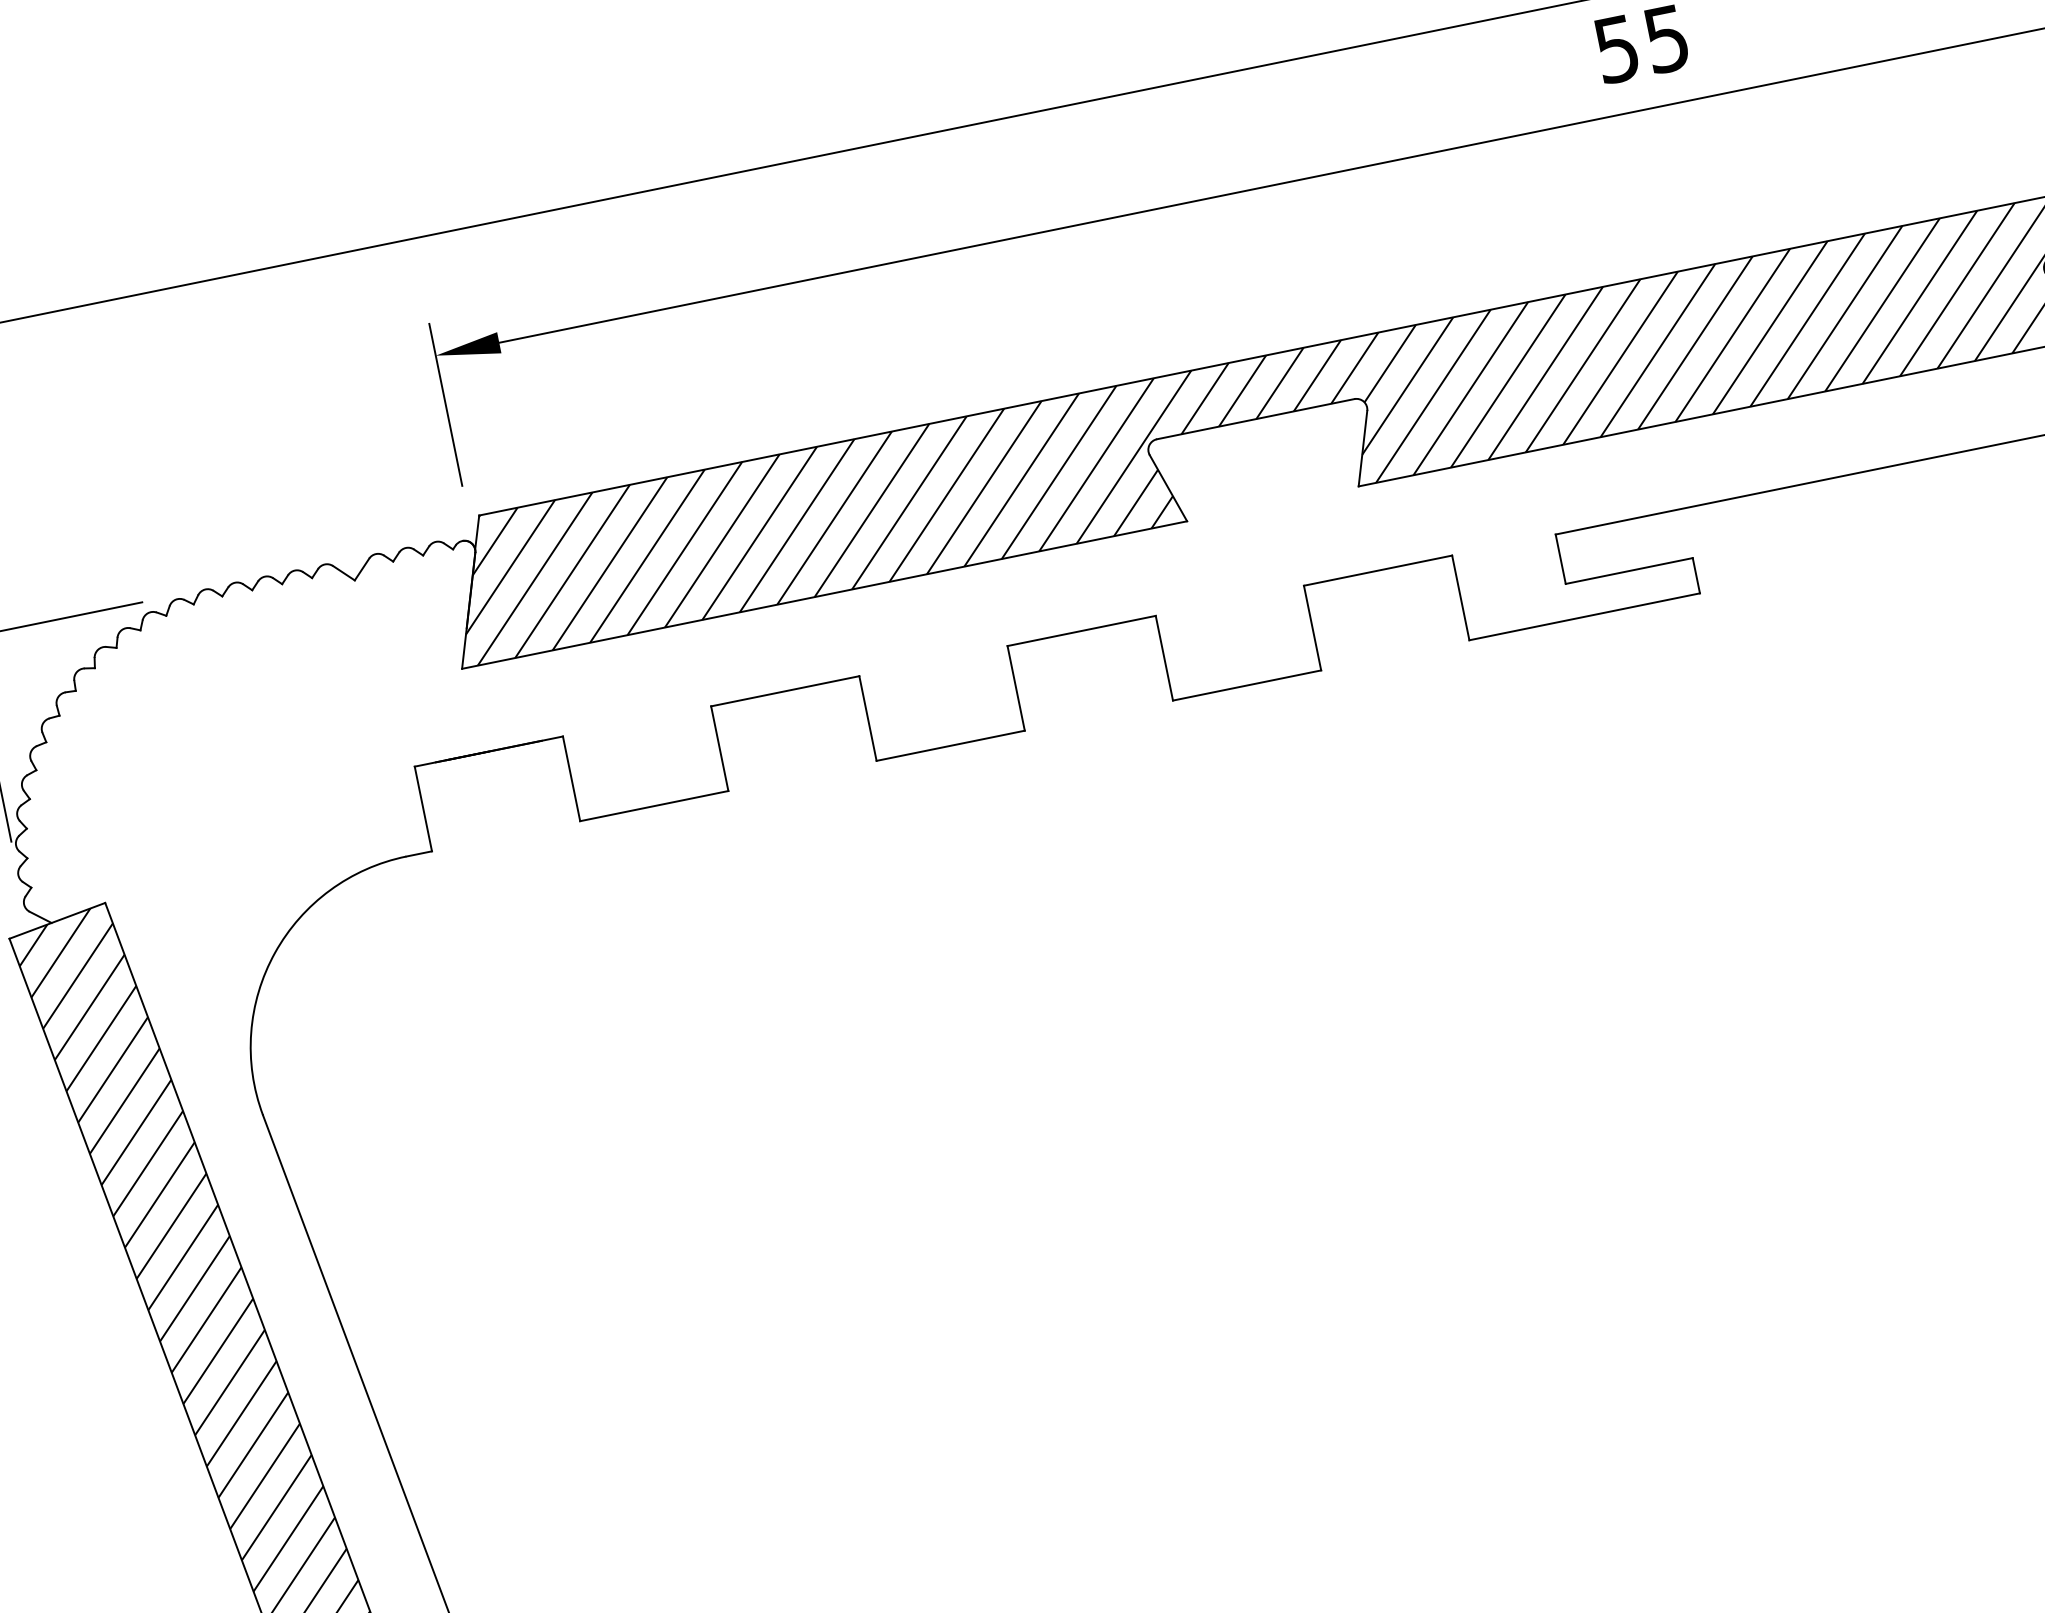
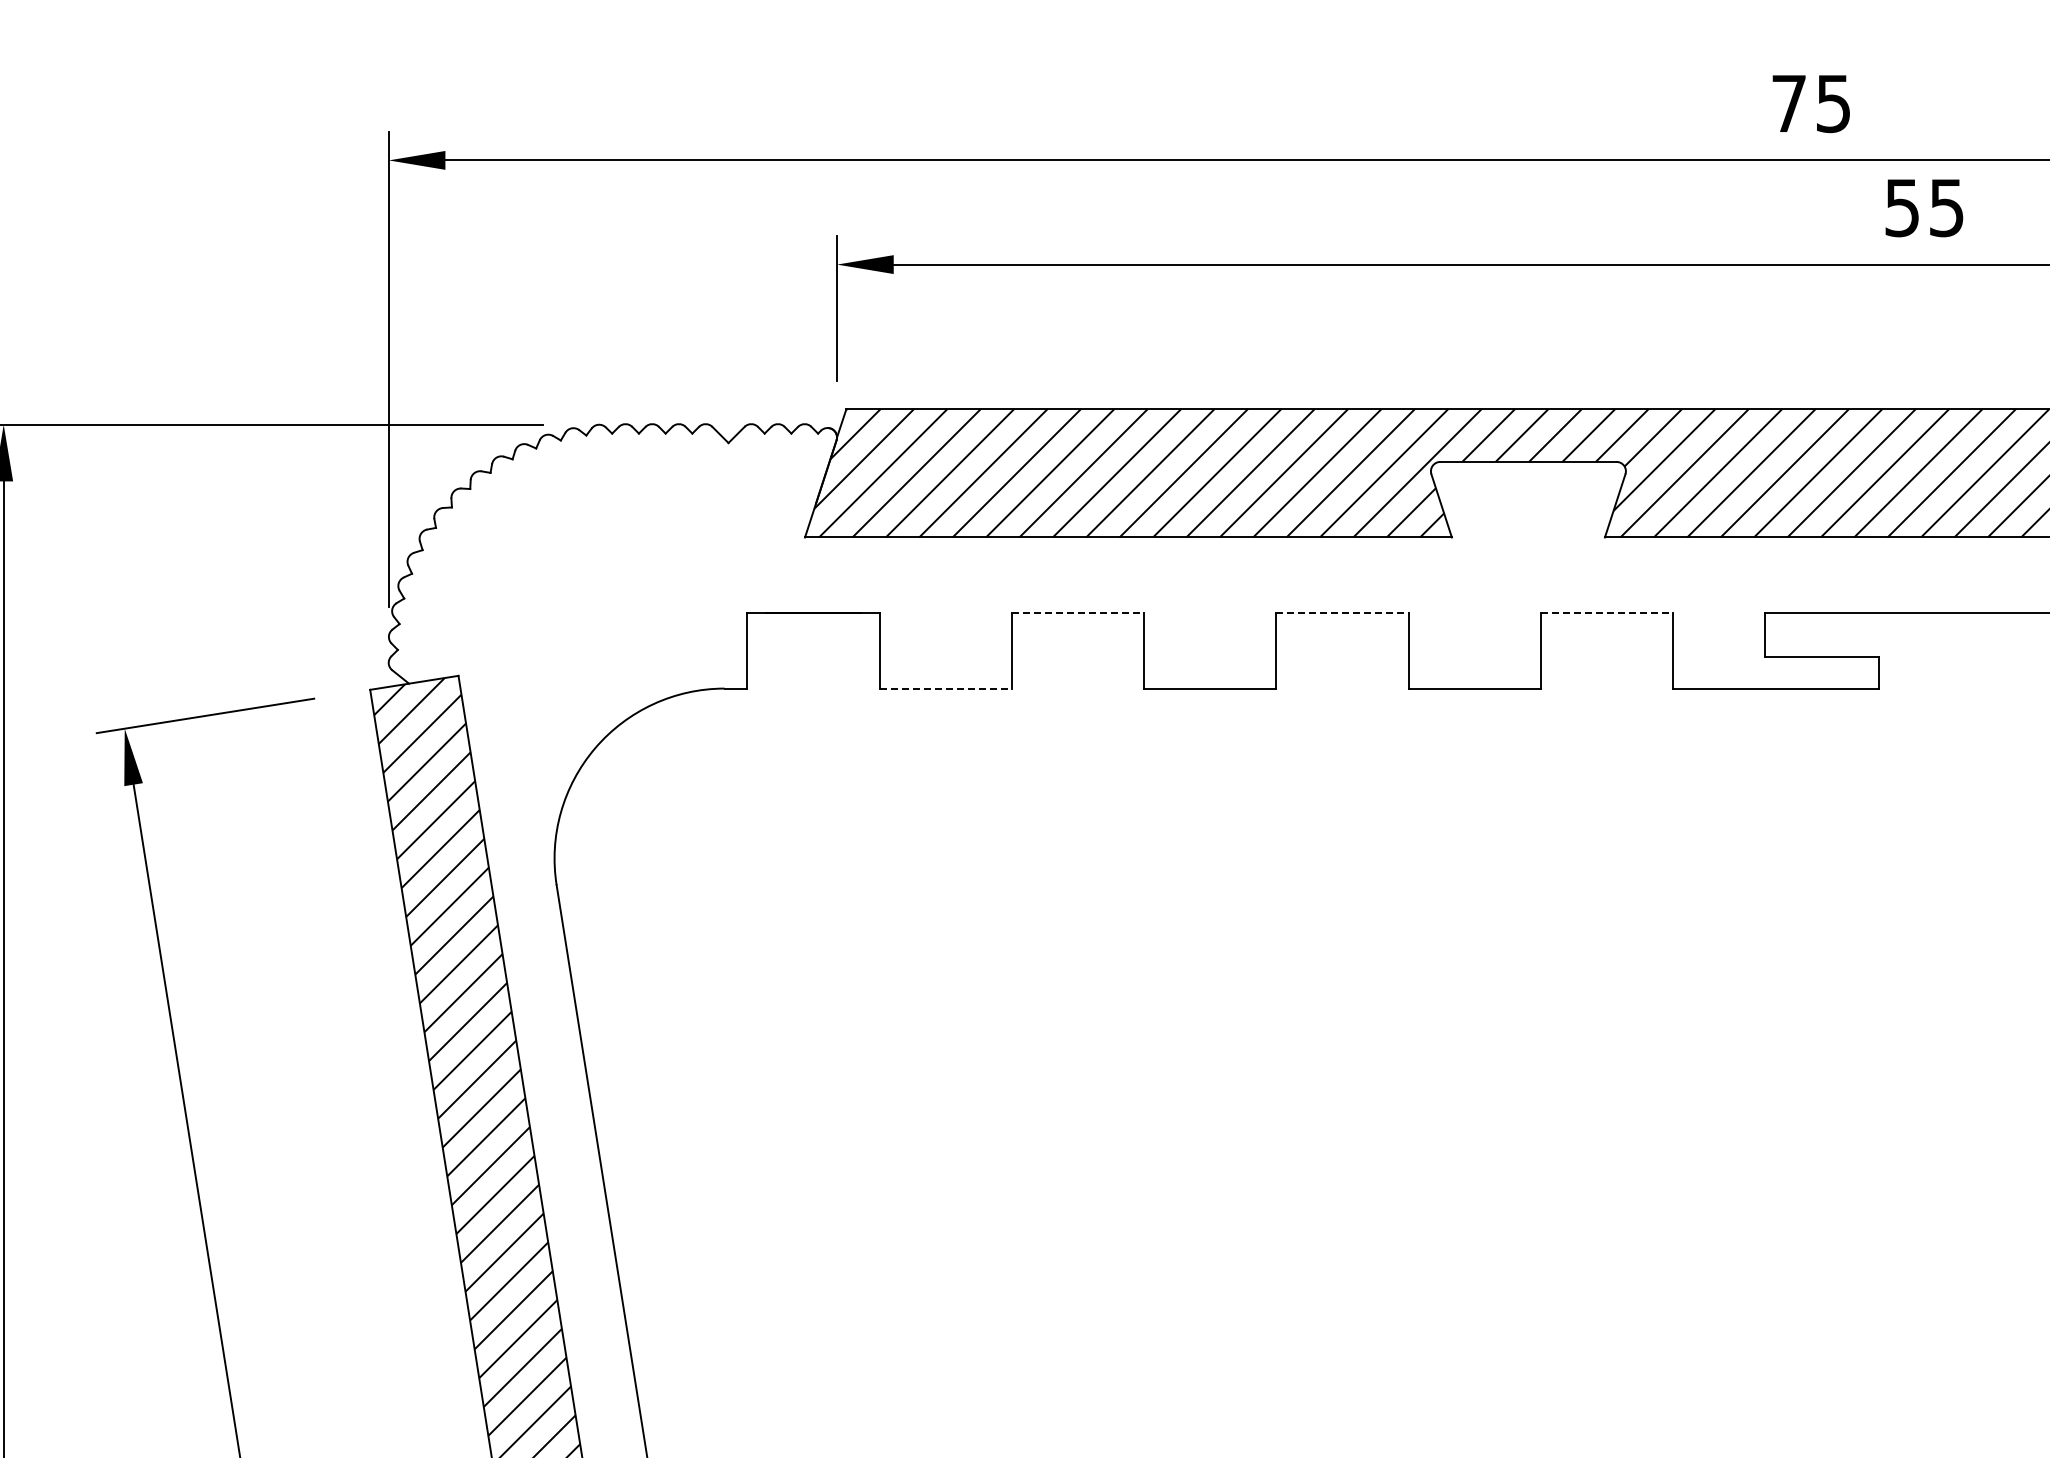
line: (1378, 571) -> (1607, 613), solid -> dashed
line: (1081, 631) -> (1342, 613), solid -> dashed
line: (785, 691) -> (1078, 613), solid -> dashed
line: (655, 805) -> (946, 688), solid -> dashed

